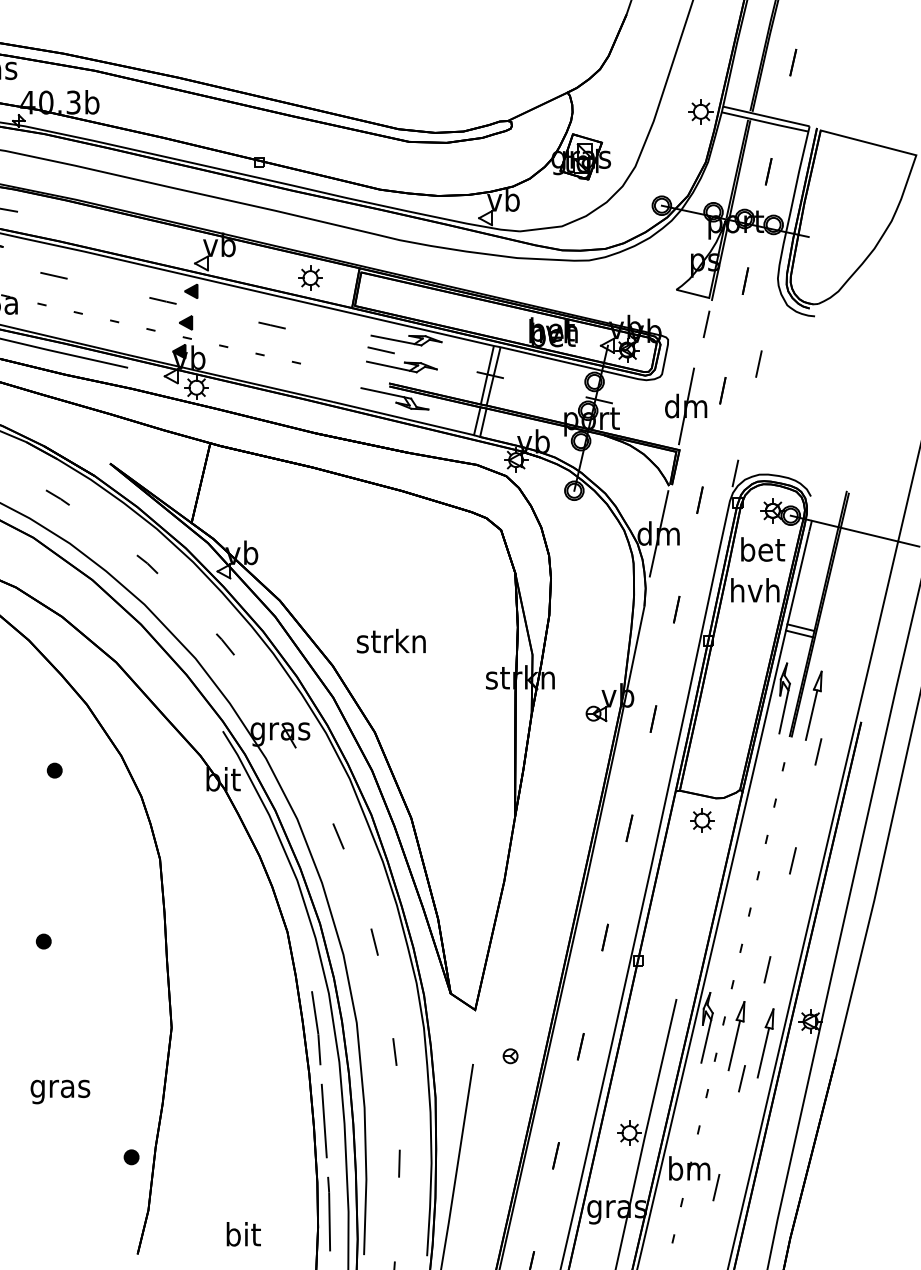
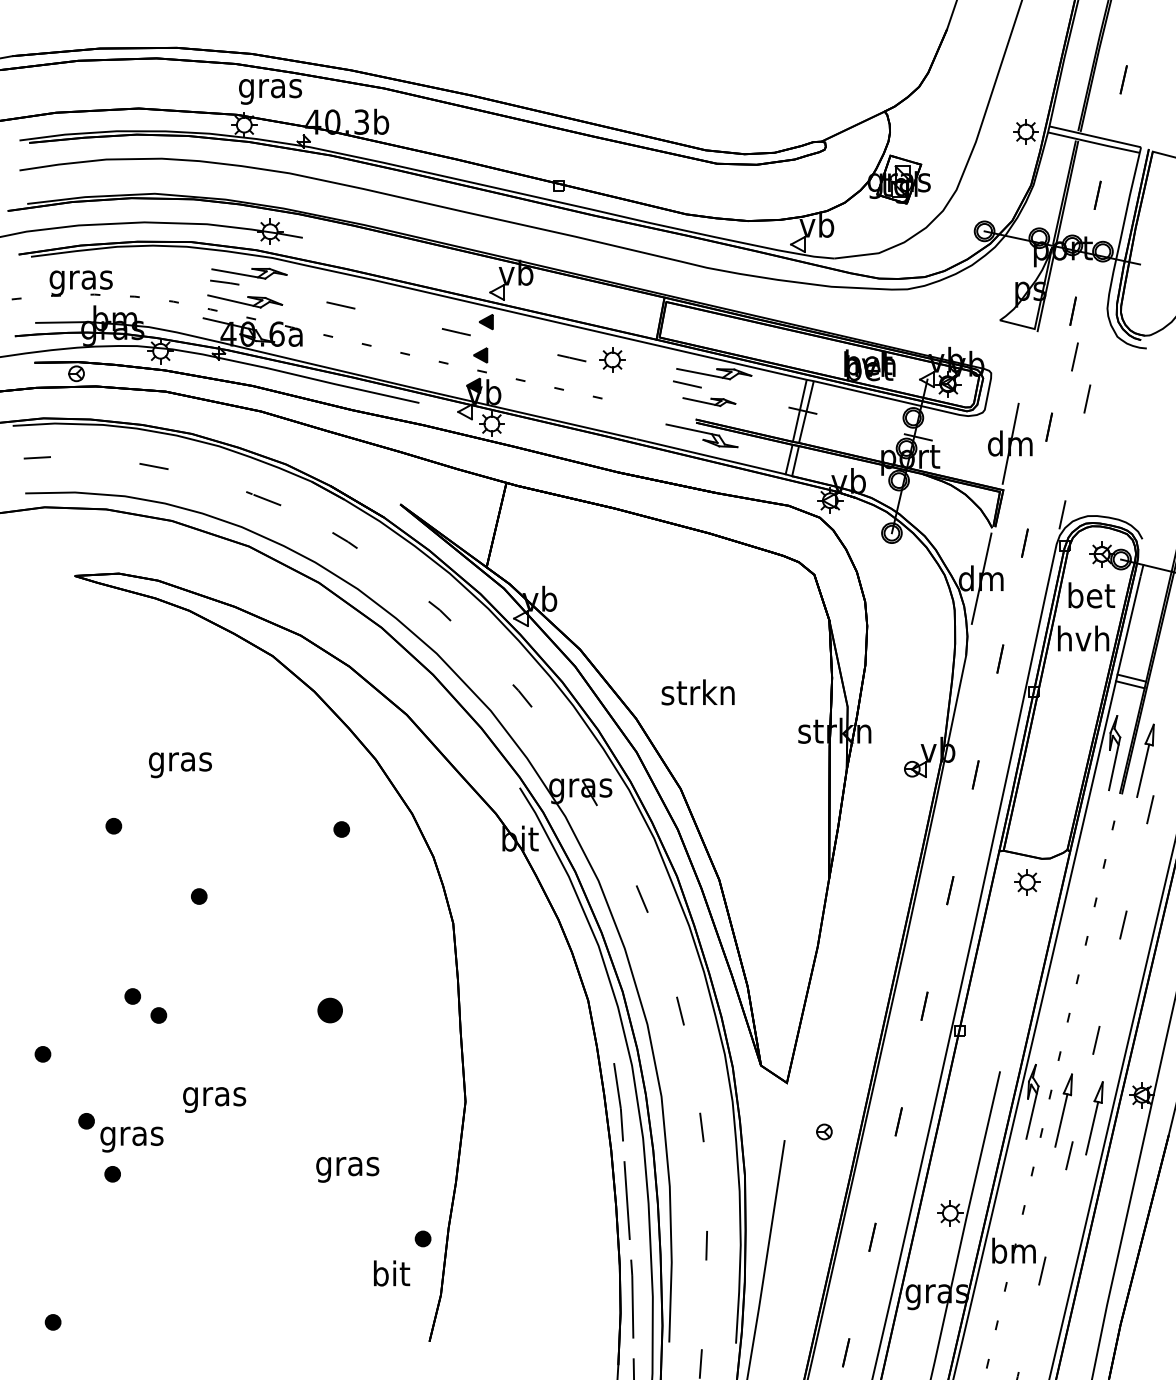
part: (310, 277) -> (612, 359), moved
line: (706, 323) -> (1074, 356), moved
part: (402, 366) -> (709, 401), size x0.7
part: (43, 941) -> (329, 1010), size x1.6
text: (244, 1234) -> (392, 1273), moved

